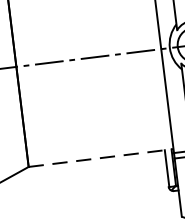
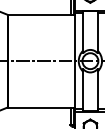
line: (101, 157) -> (41, 107), dashed -> solid

